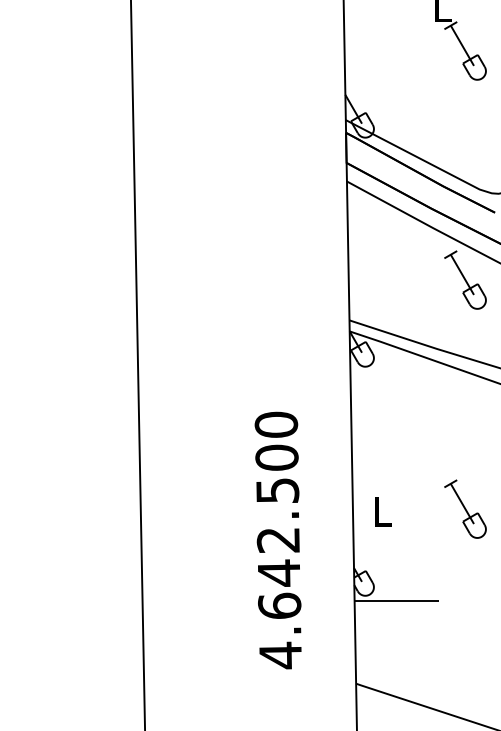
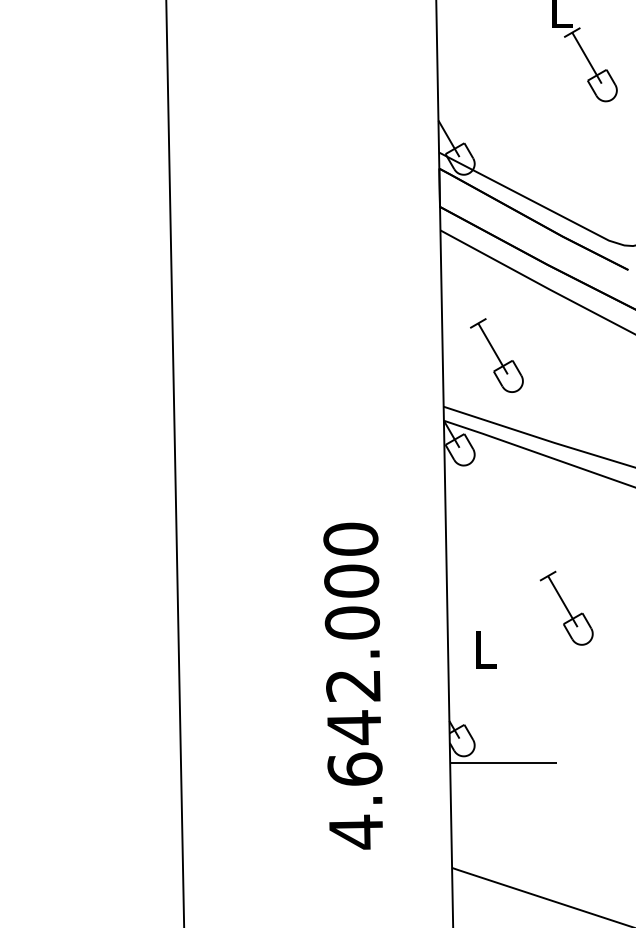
part: (465, 279) -> (496, 354), moved
text: (277, 490) -> (352, 622), 4.642.500 -> 4.642.000
part: (465, 508) -> (566, 607), moved

